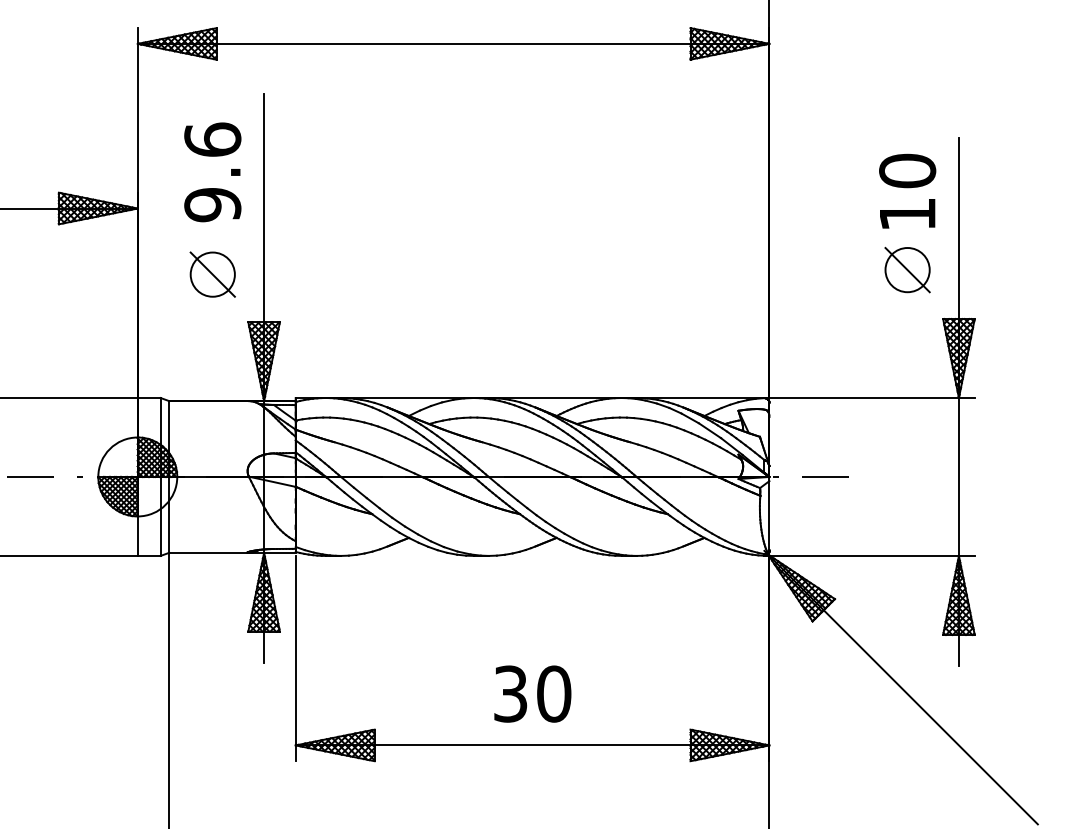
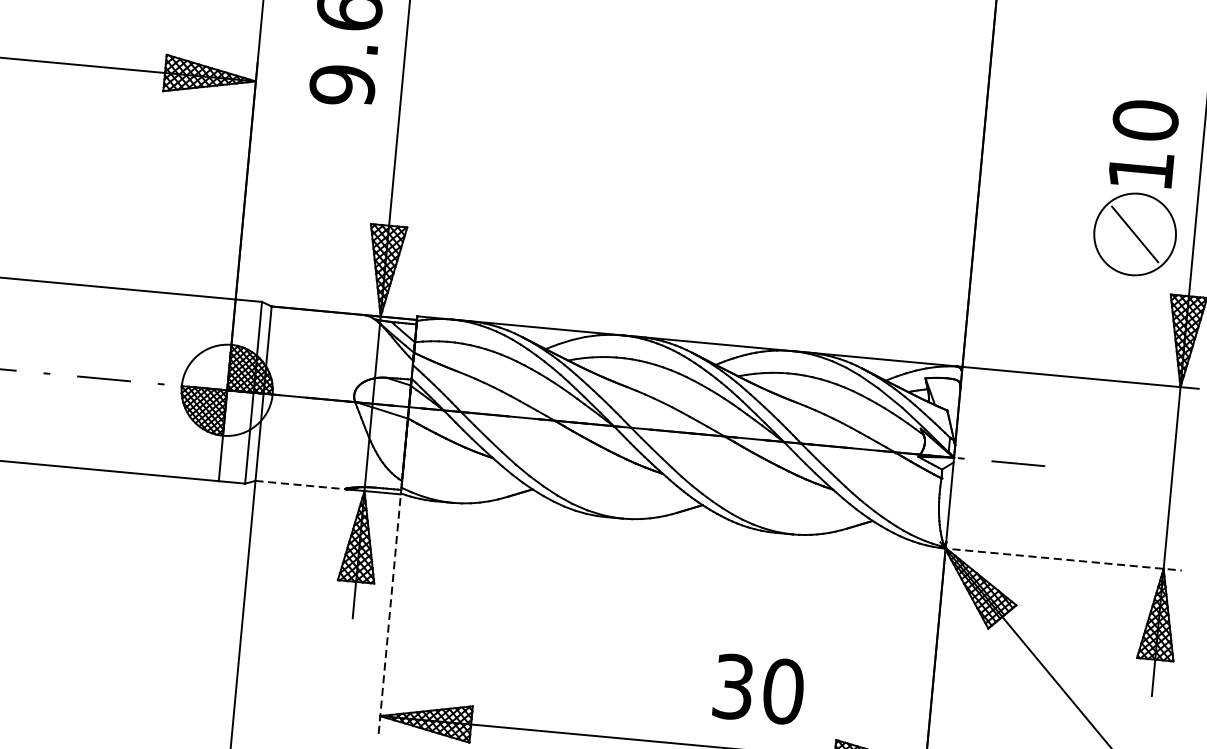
circle: (907, 270) -> (1134, 234), size x1.6
part: (212, 274) -> (334, 165), removed
line: (209, 552) -> (301, 484), solid -> dashed
line: (870, 555) -> (1061, 558), solid -> dashed
line: (295, 658) -> (389, 616), solid -> dashed
text: (532, 693) -> (758, 688), moved

